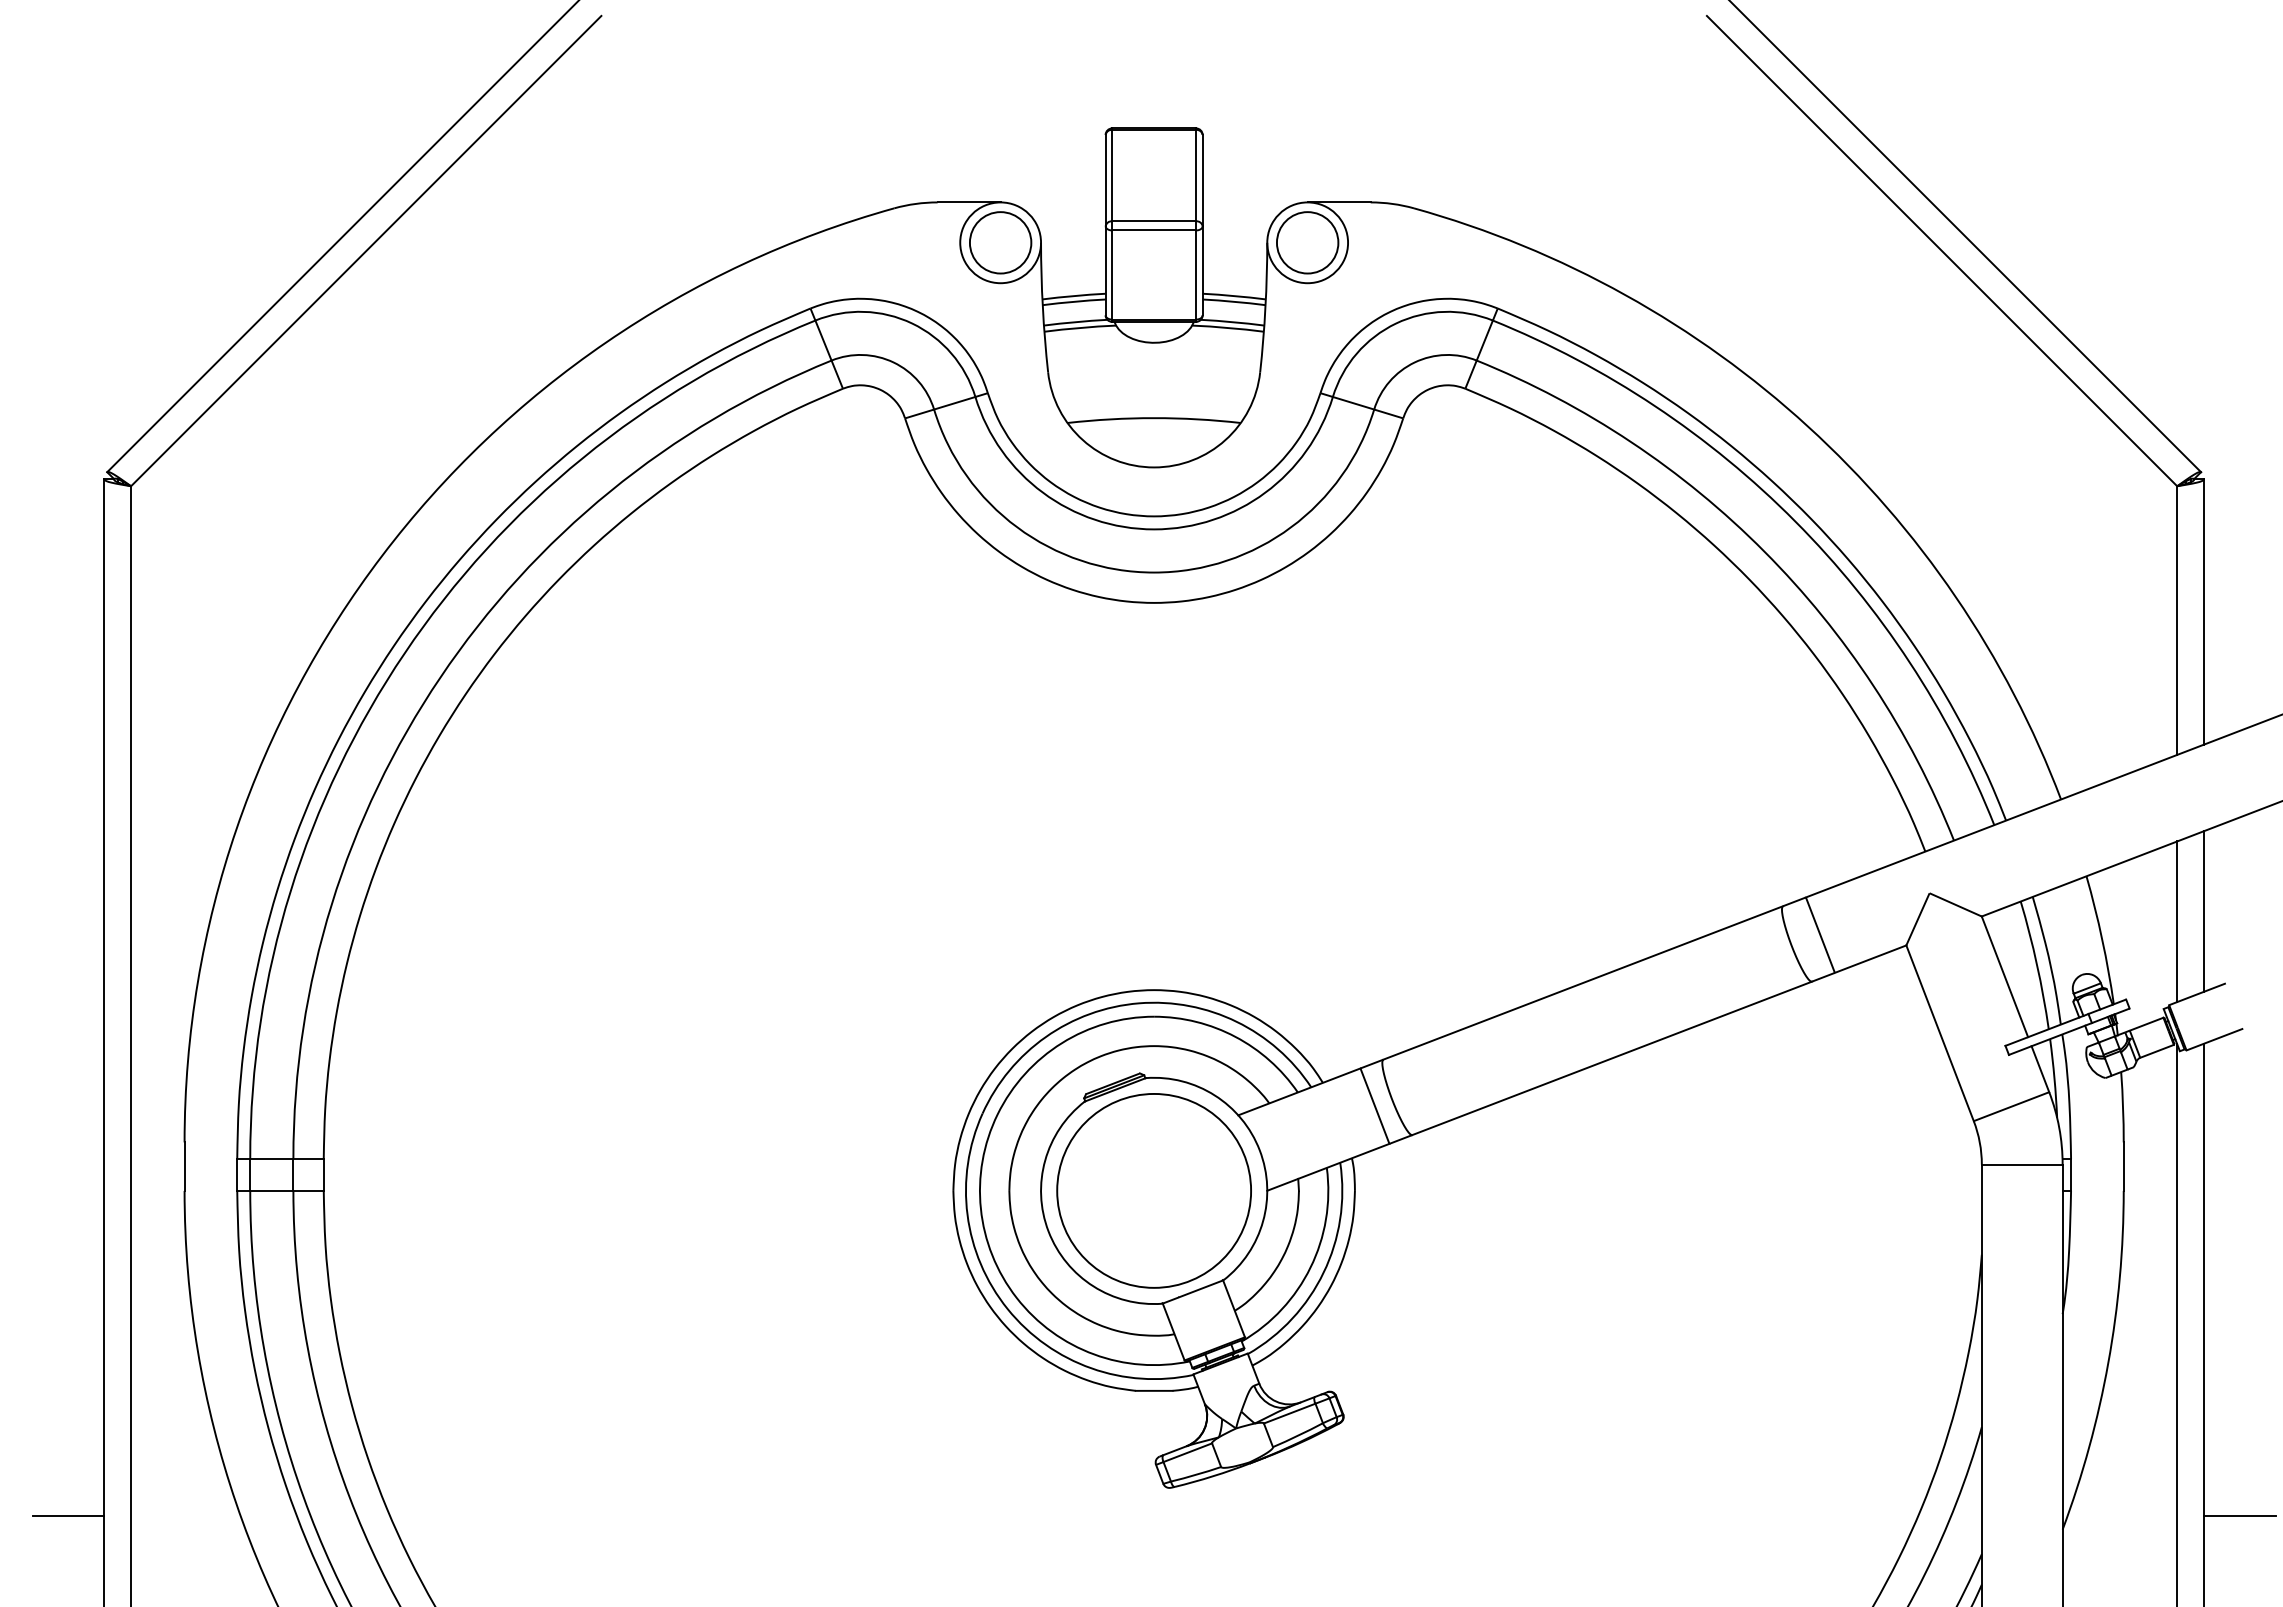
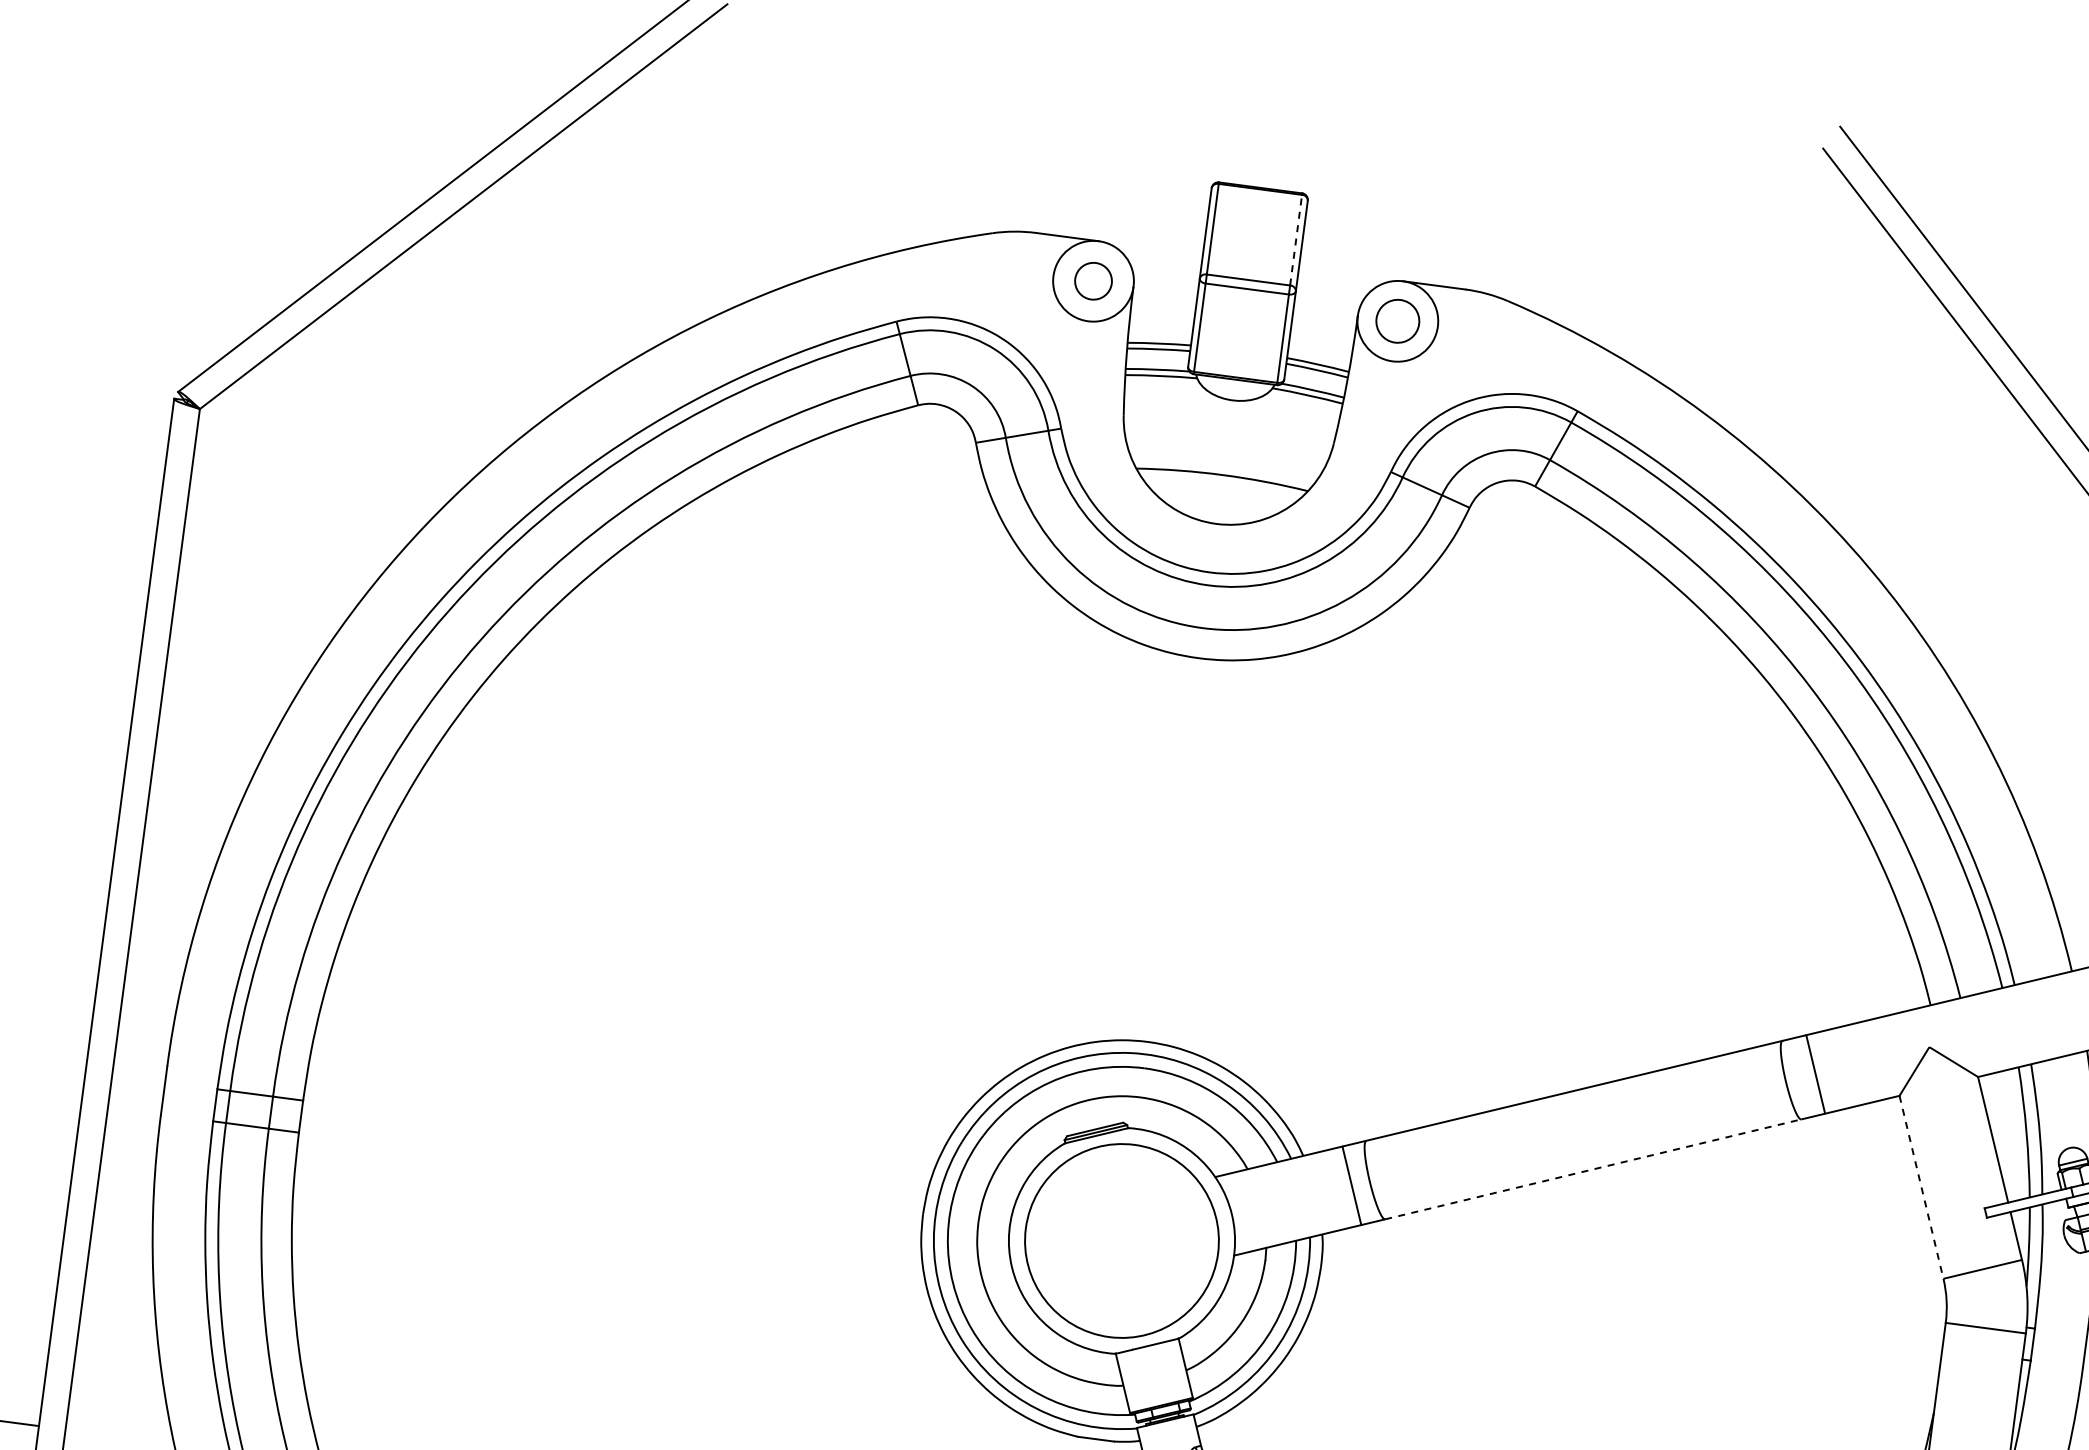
line: (1196, 175) -> (1296, 240), solid -> dashed
circle: (1000, 242) -> (1093, 280), size x0.6
circle: (1307, 242) -> (1397, 320), size x0.7
line: (1940, 1033) -> (1921, 1187), solid -> dashed
line: (1612, 1058) -> (1593, 1169), solid -> dashed

